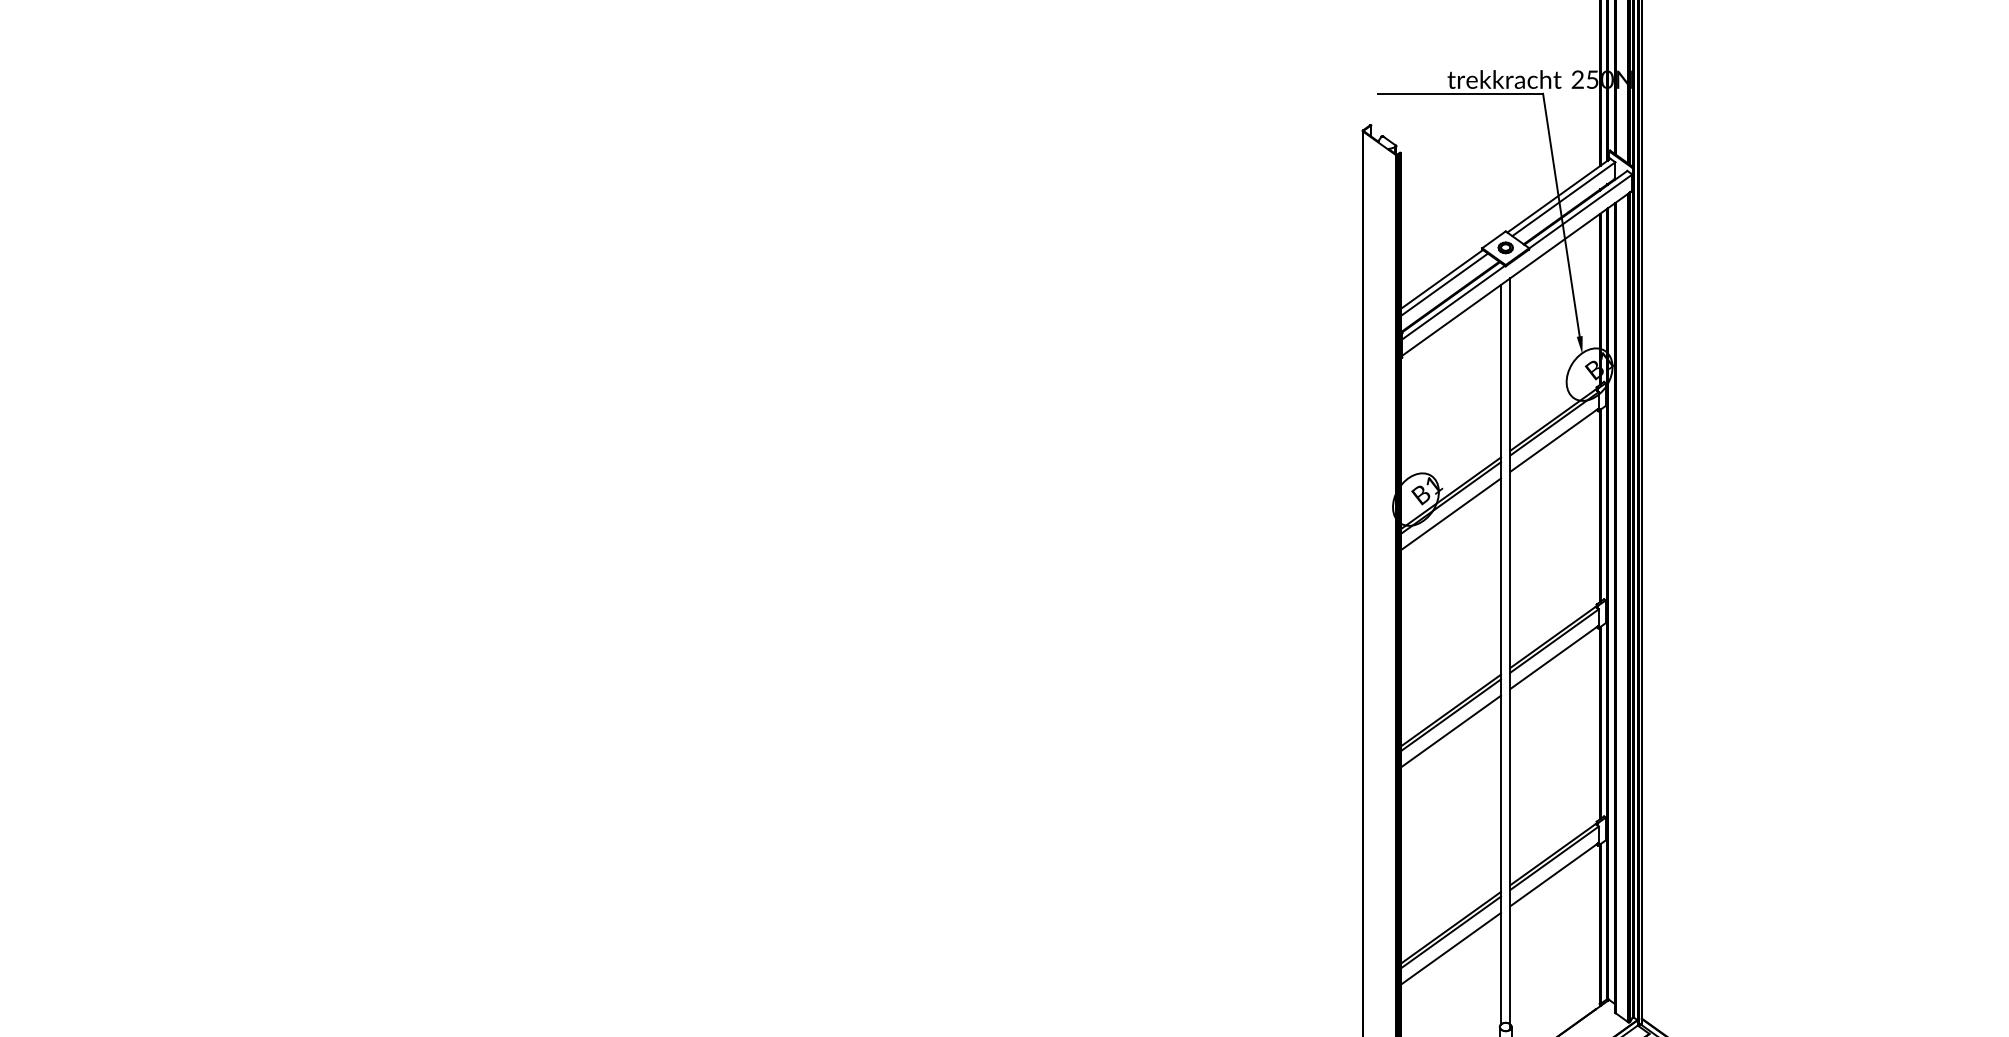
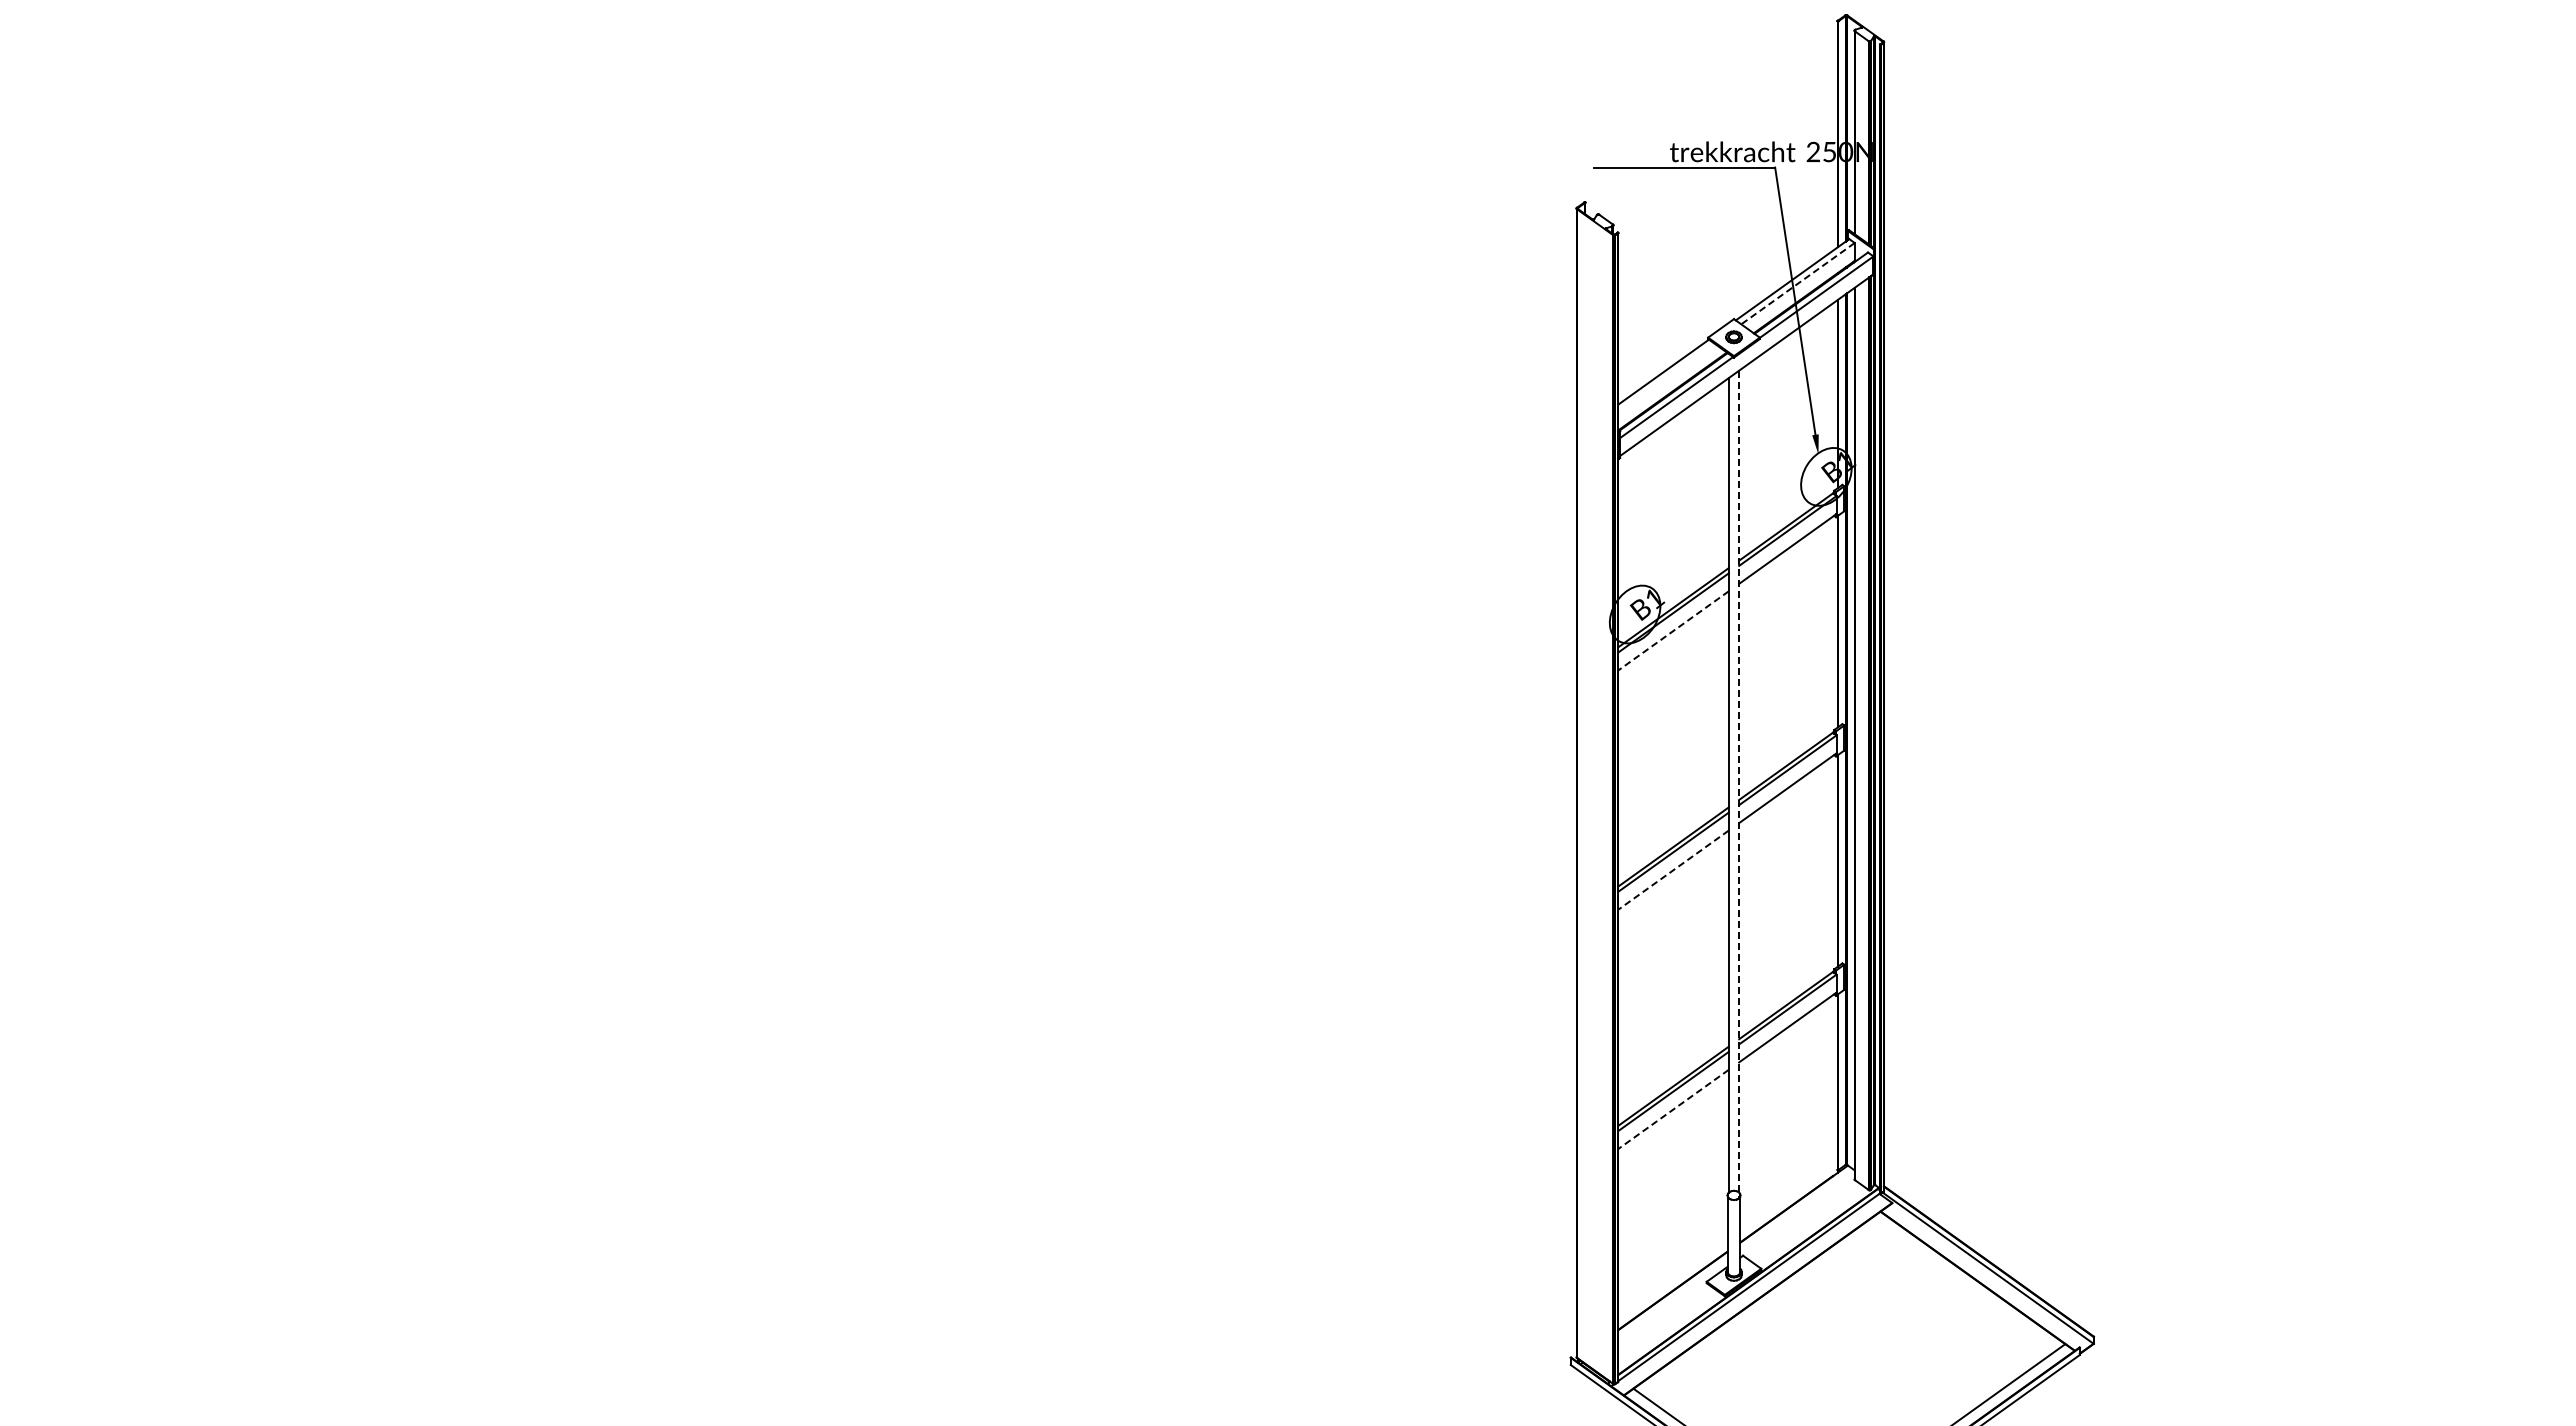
line: (1564, 199) -> (1798, 283), solid -> dashed
line: (1444, 284) -> (1666, 377), removed
line: (1450, 515) -> (1673, 631), solid -> dashed
line: (1510, 653) -> (1739, 784), solid -> dashed
line: (1450, 732) -> (1673, 870), solid -> dashed
line: (1450, 948) -> (1673, 1109), solid -> dashed

